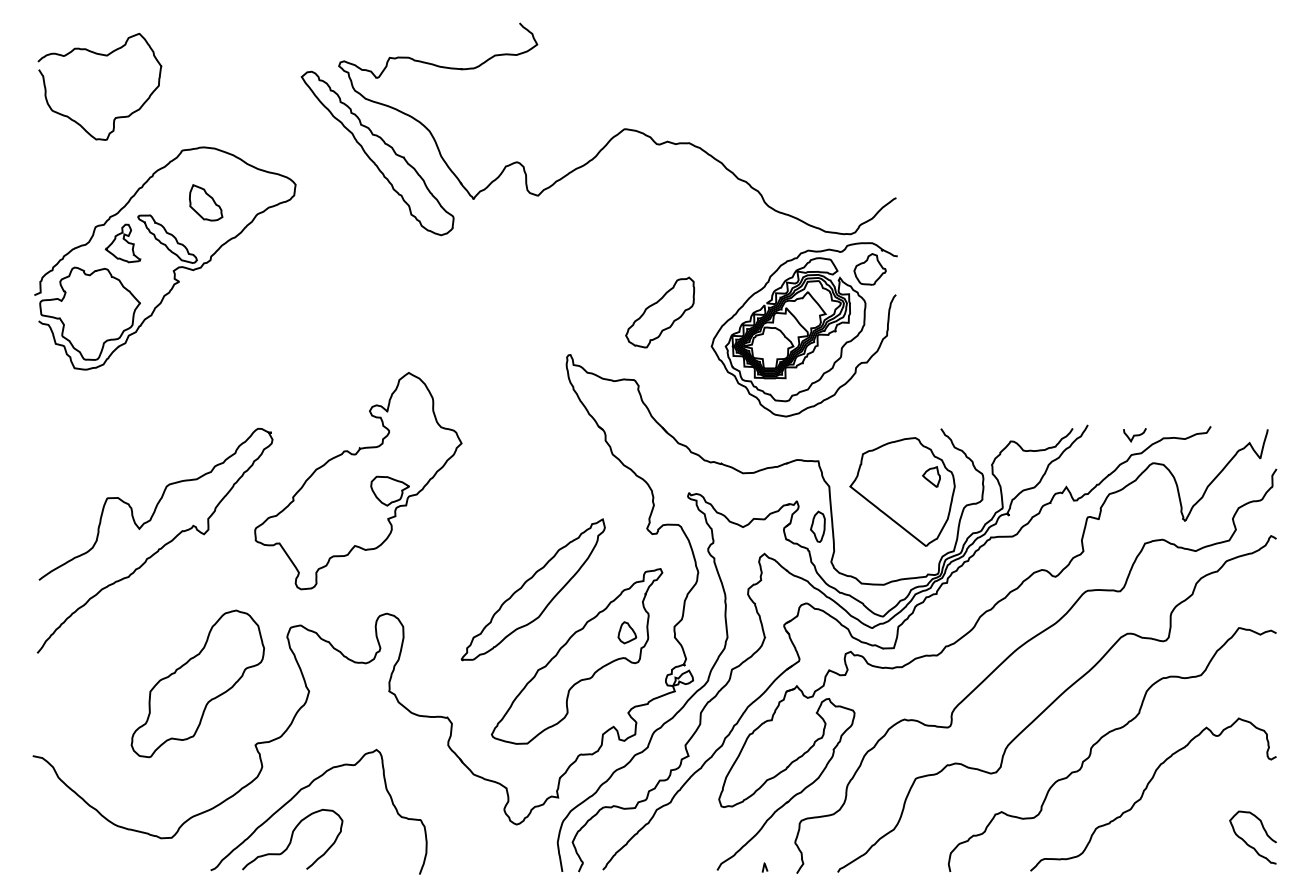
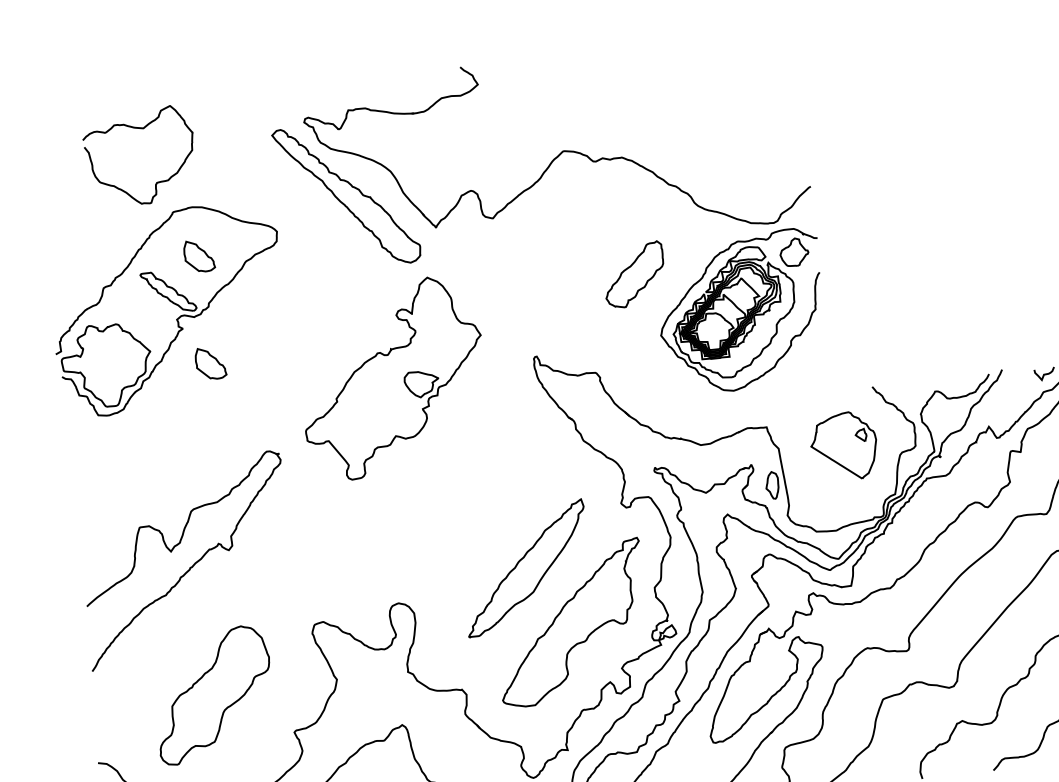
curve: (104, 56) -> (141, 129), moved
part: (122, 243) -> (129, 300), removed
part: (659, 312) -> (633, 274), moved
part: (206, 323) -> (211, 363), added
part: (358, 481) -> (392, 378), moved
part: (902, 491) -> (844, 446), size x0.7
part: (627, 632) -> (613, 597), removed
part: (197, 683) -> (213, 694), moved

